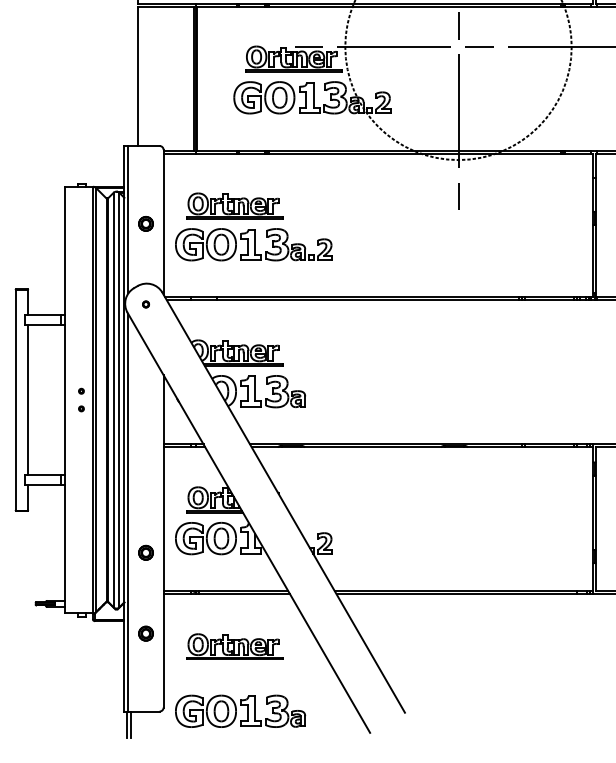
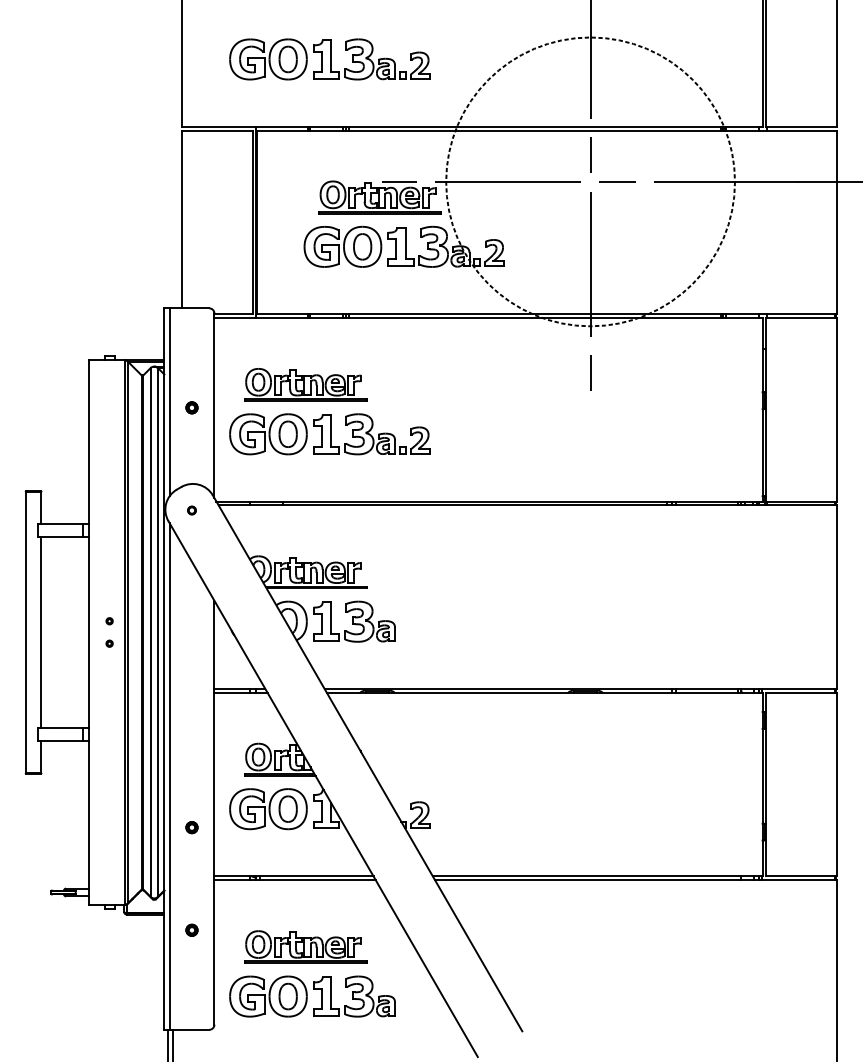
part: (145, 223) -> (191, 407), size x0.62
part: (145, 552) -> (191, 827), size x0.62
part: (145, 632) -> (191, 929), size x0.62
part: (240, 711) -> (312, 996), moved

